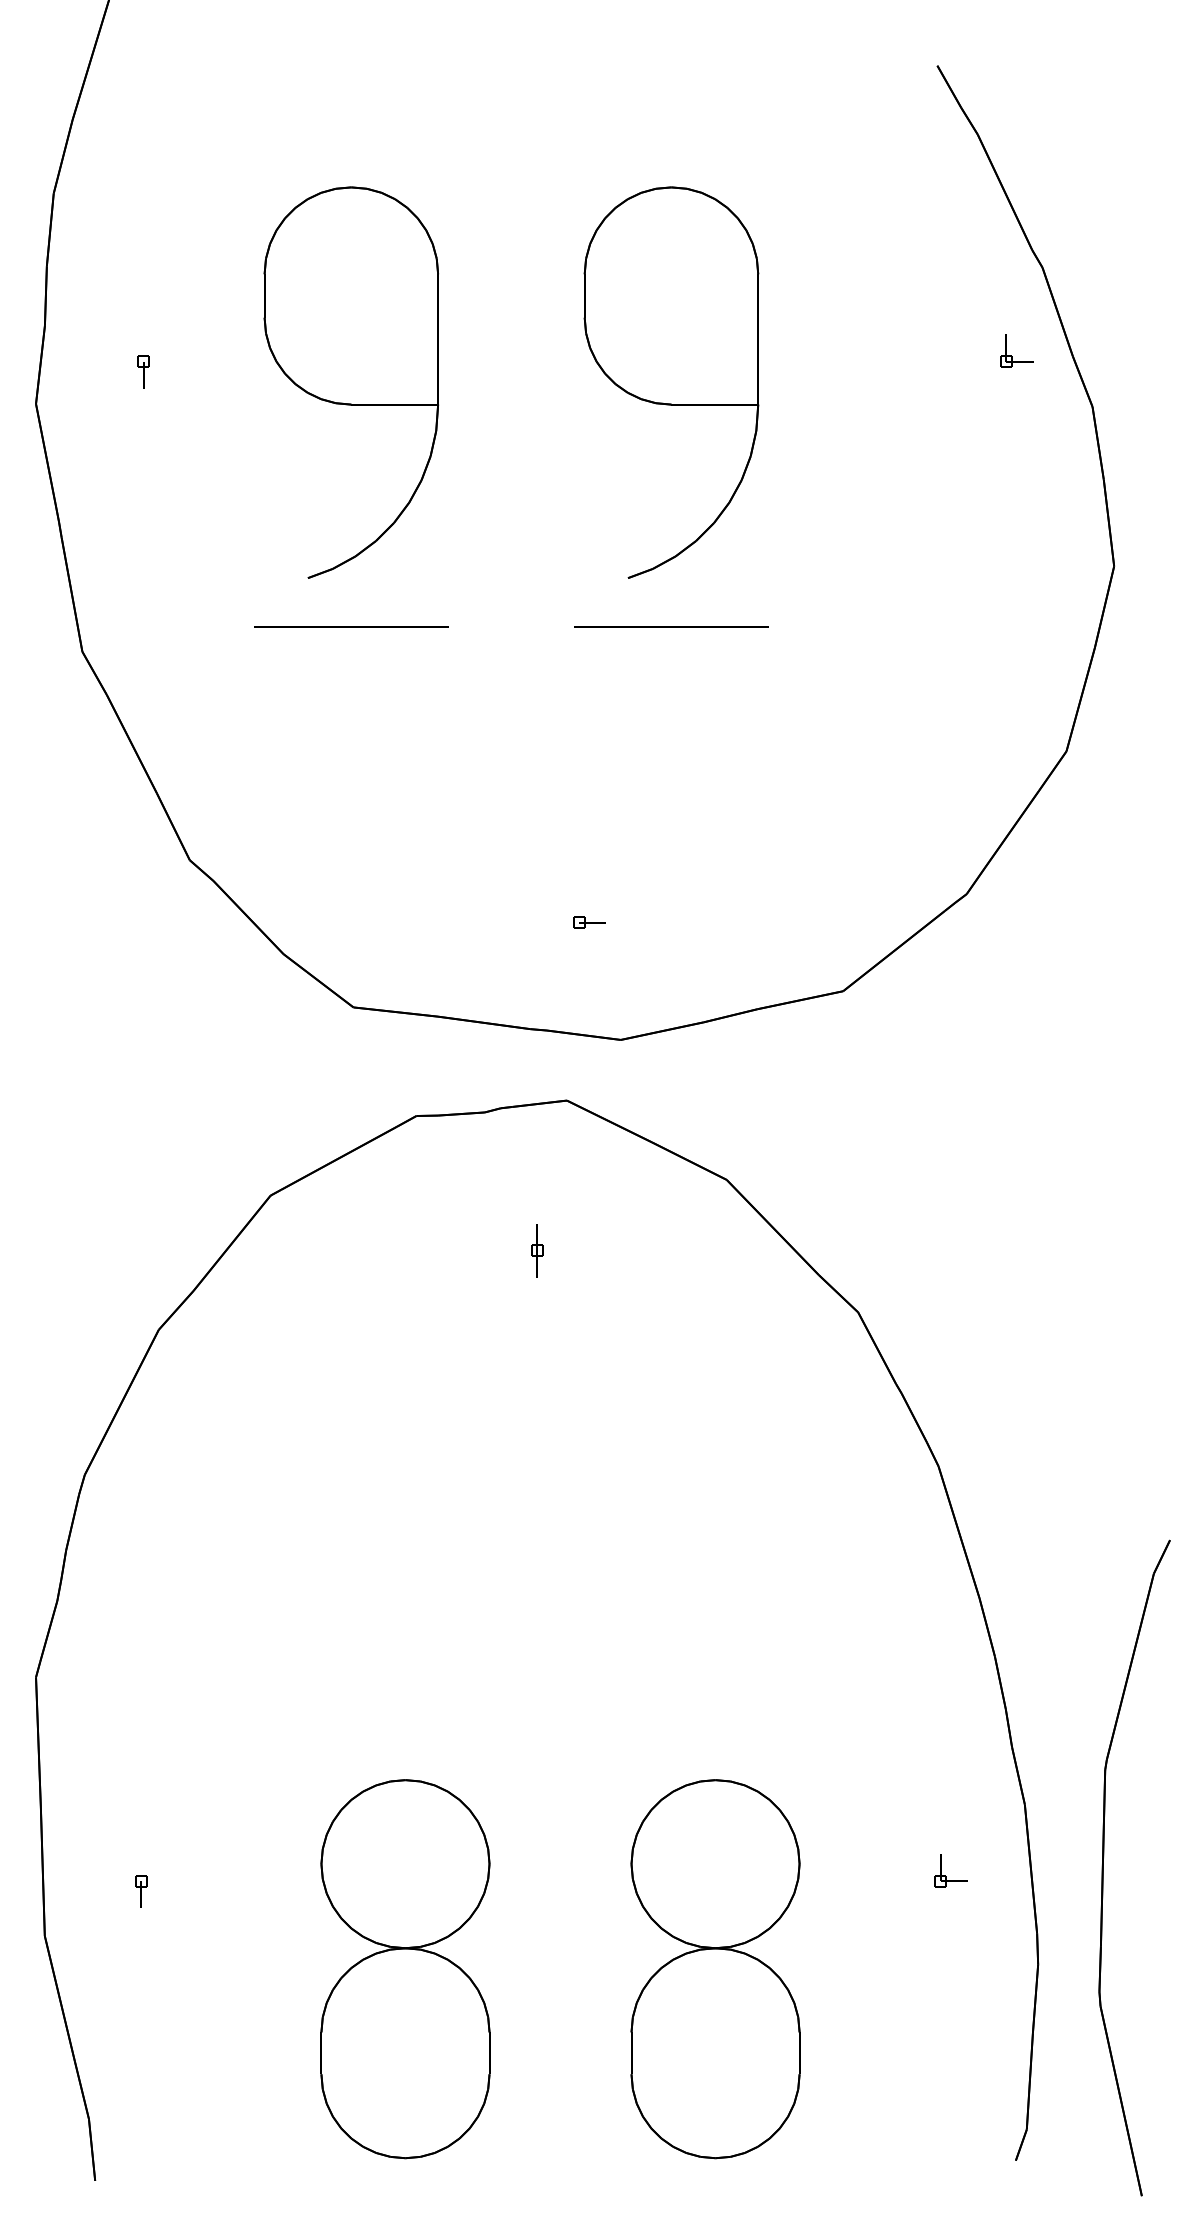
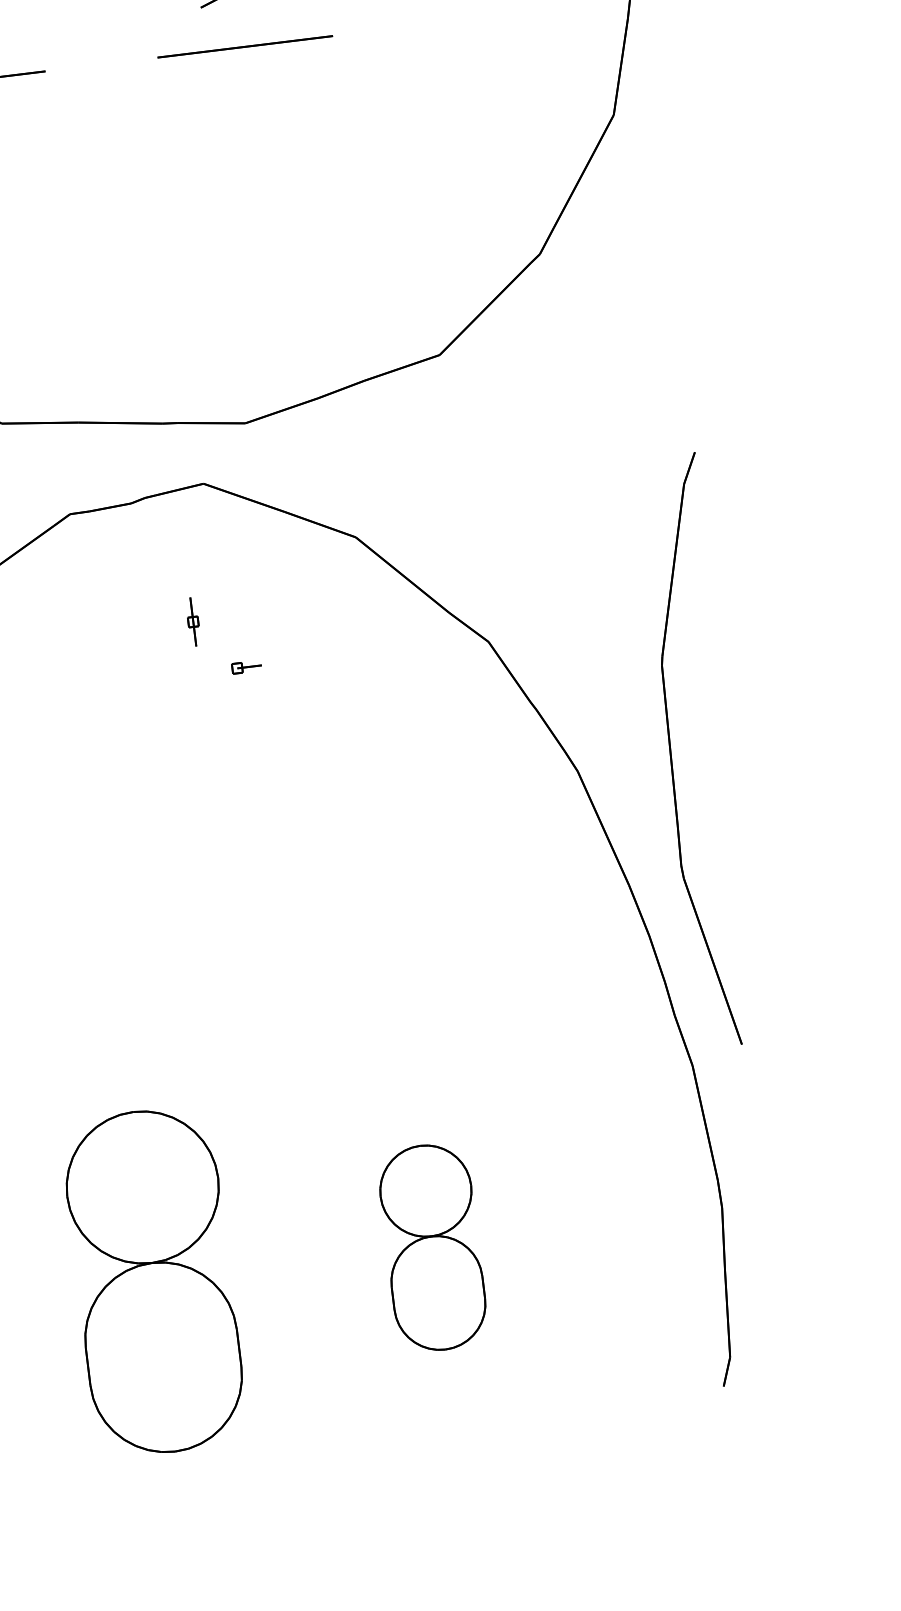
part: (589, 922) -> (246, 667), moved
part: (1103, 1867) -> (671, 753), moved
part: (945, 1875) -> (629, 1138), removed
part: (715, 1969) -> (432, 1247), size x0.6

